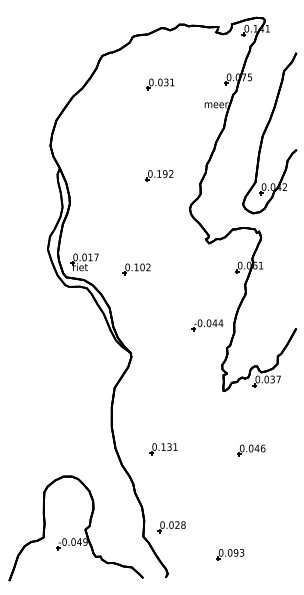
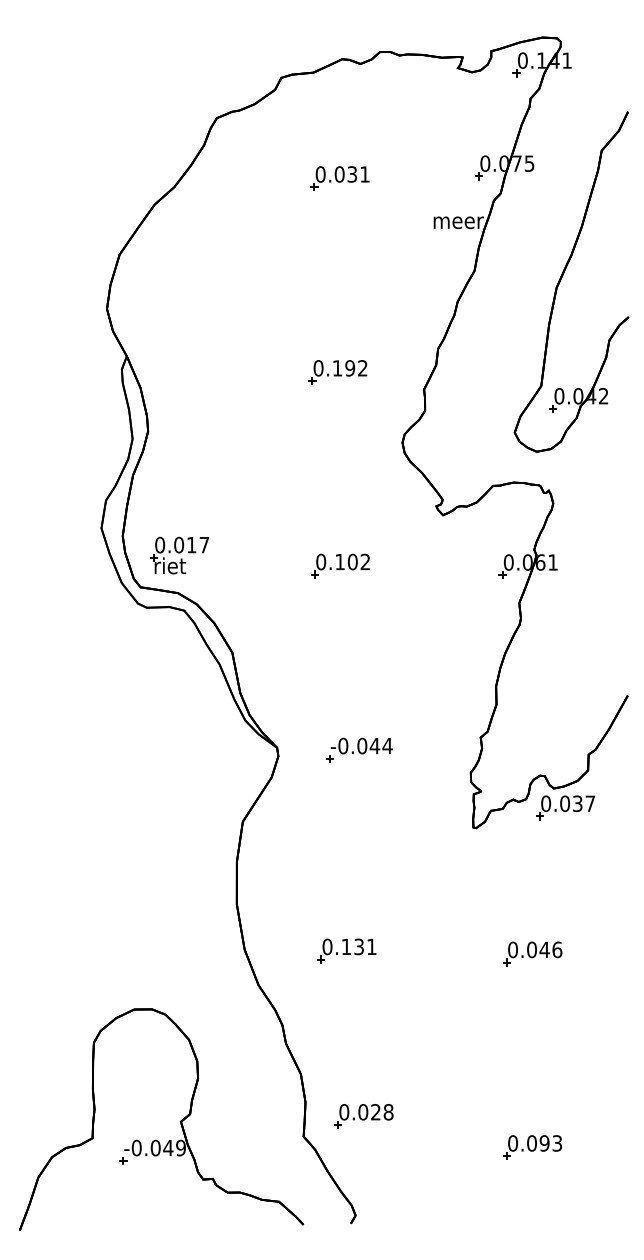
part: (136, 269) -> (340, 566), moved
part: (207, 325) -> (359, 750), moved
part: (230, 554) -> (532, 1146), moved

